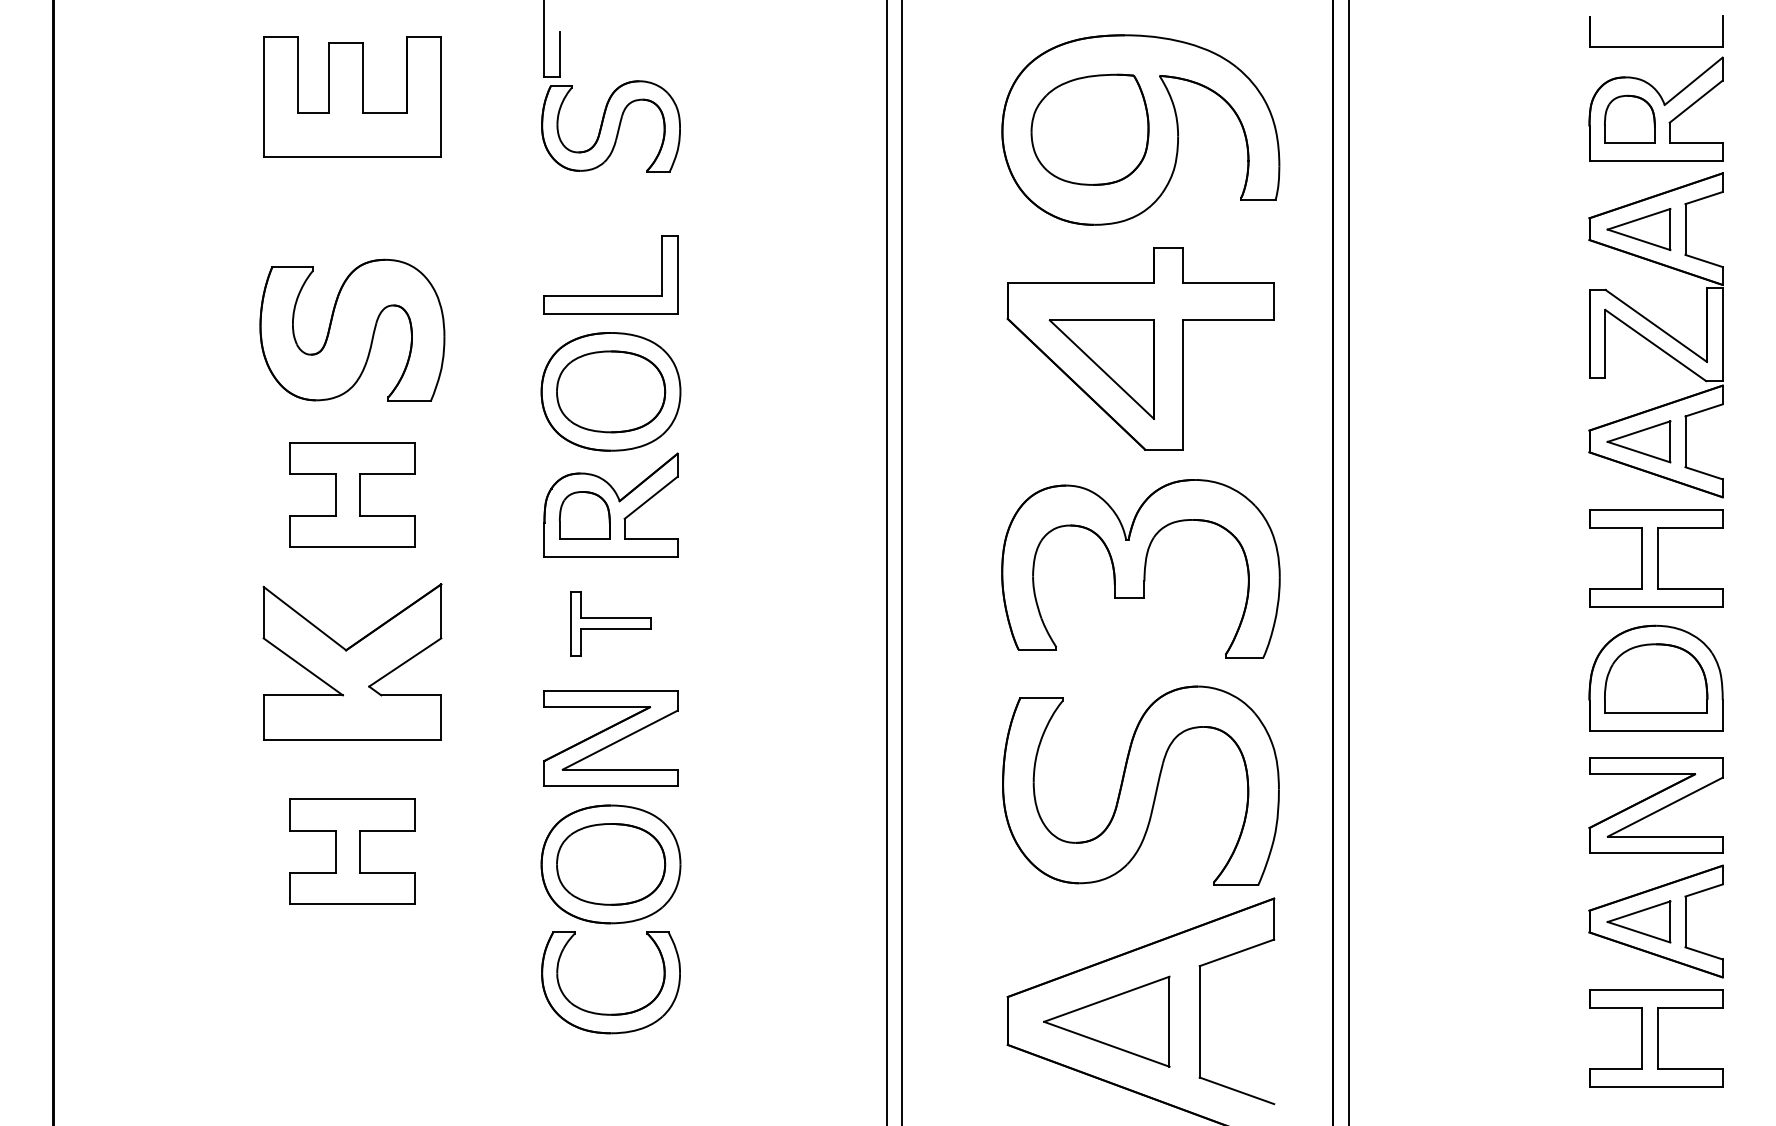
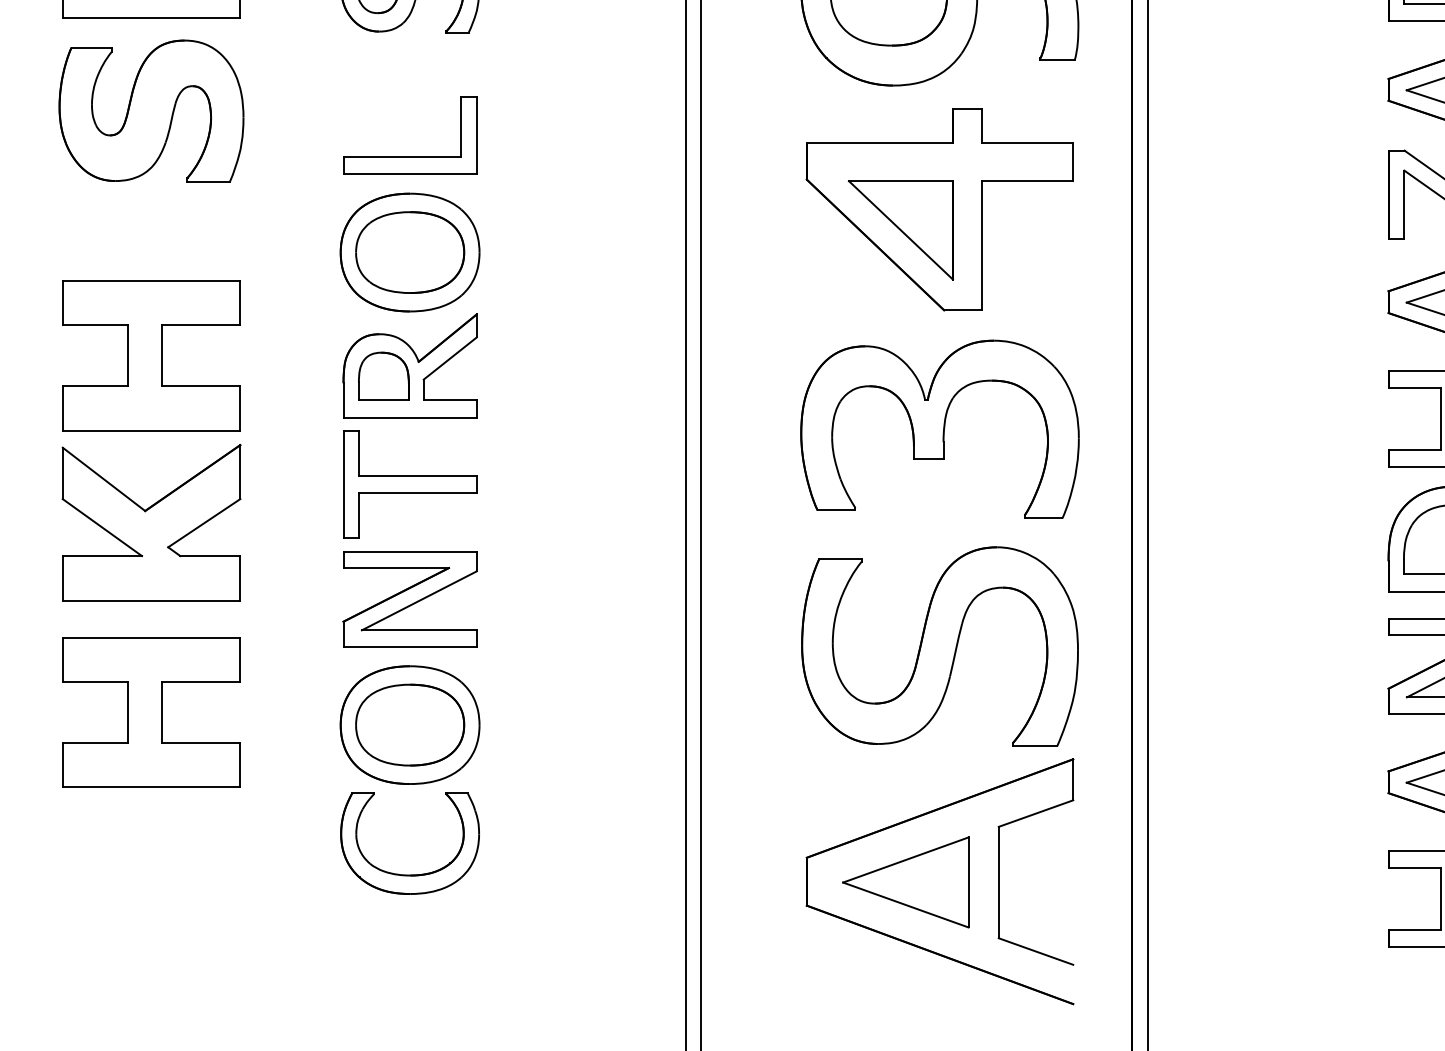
part: (352, 329) -> (151, 110), moved
part: (352, 494) -> (151, 355), size x1.43
part: (610, 623) -> (409, 484), size x1.67
part: (352, 851) -> (151, 712), size x1.43

